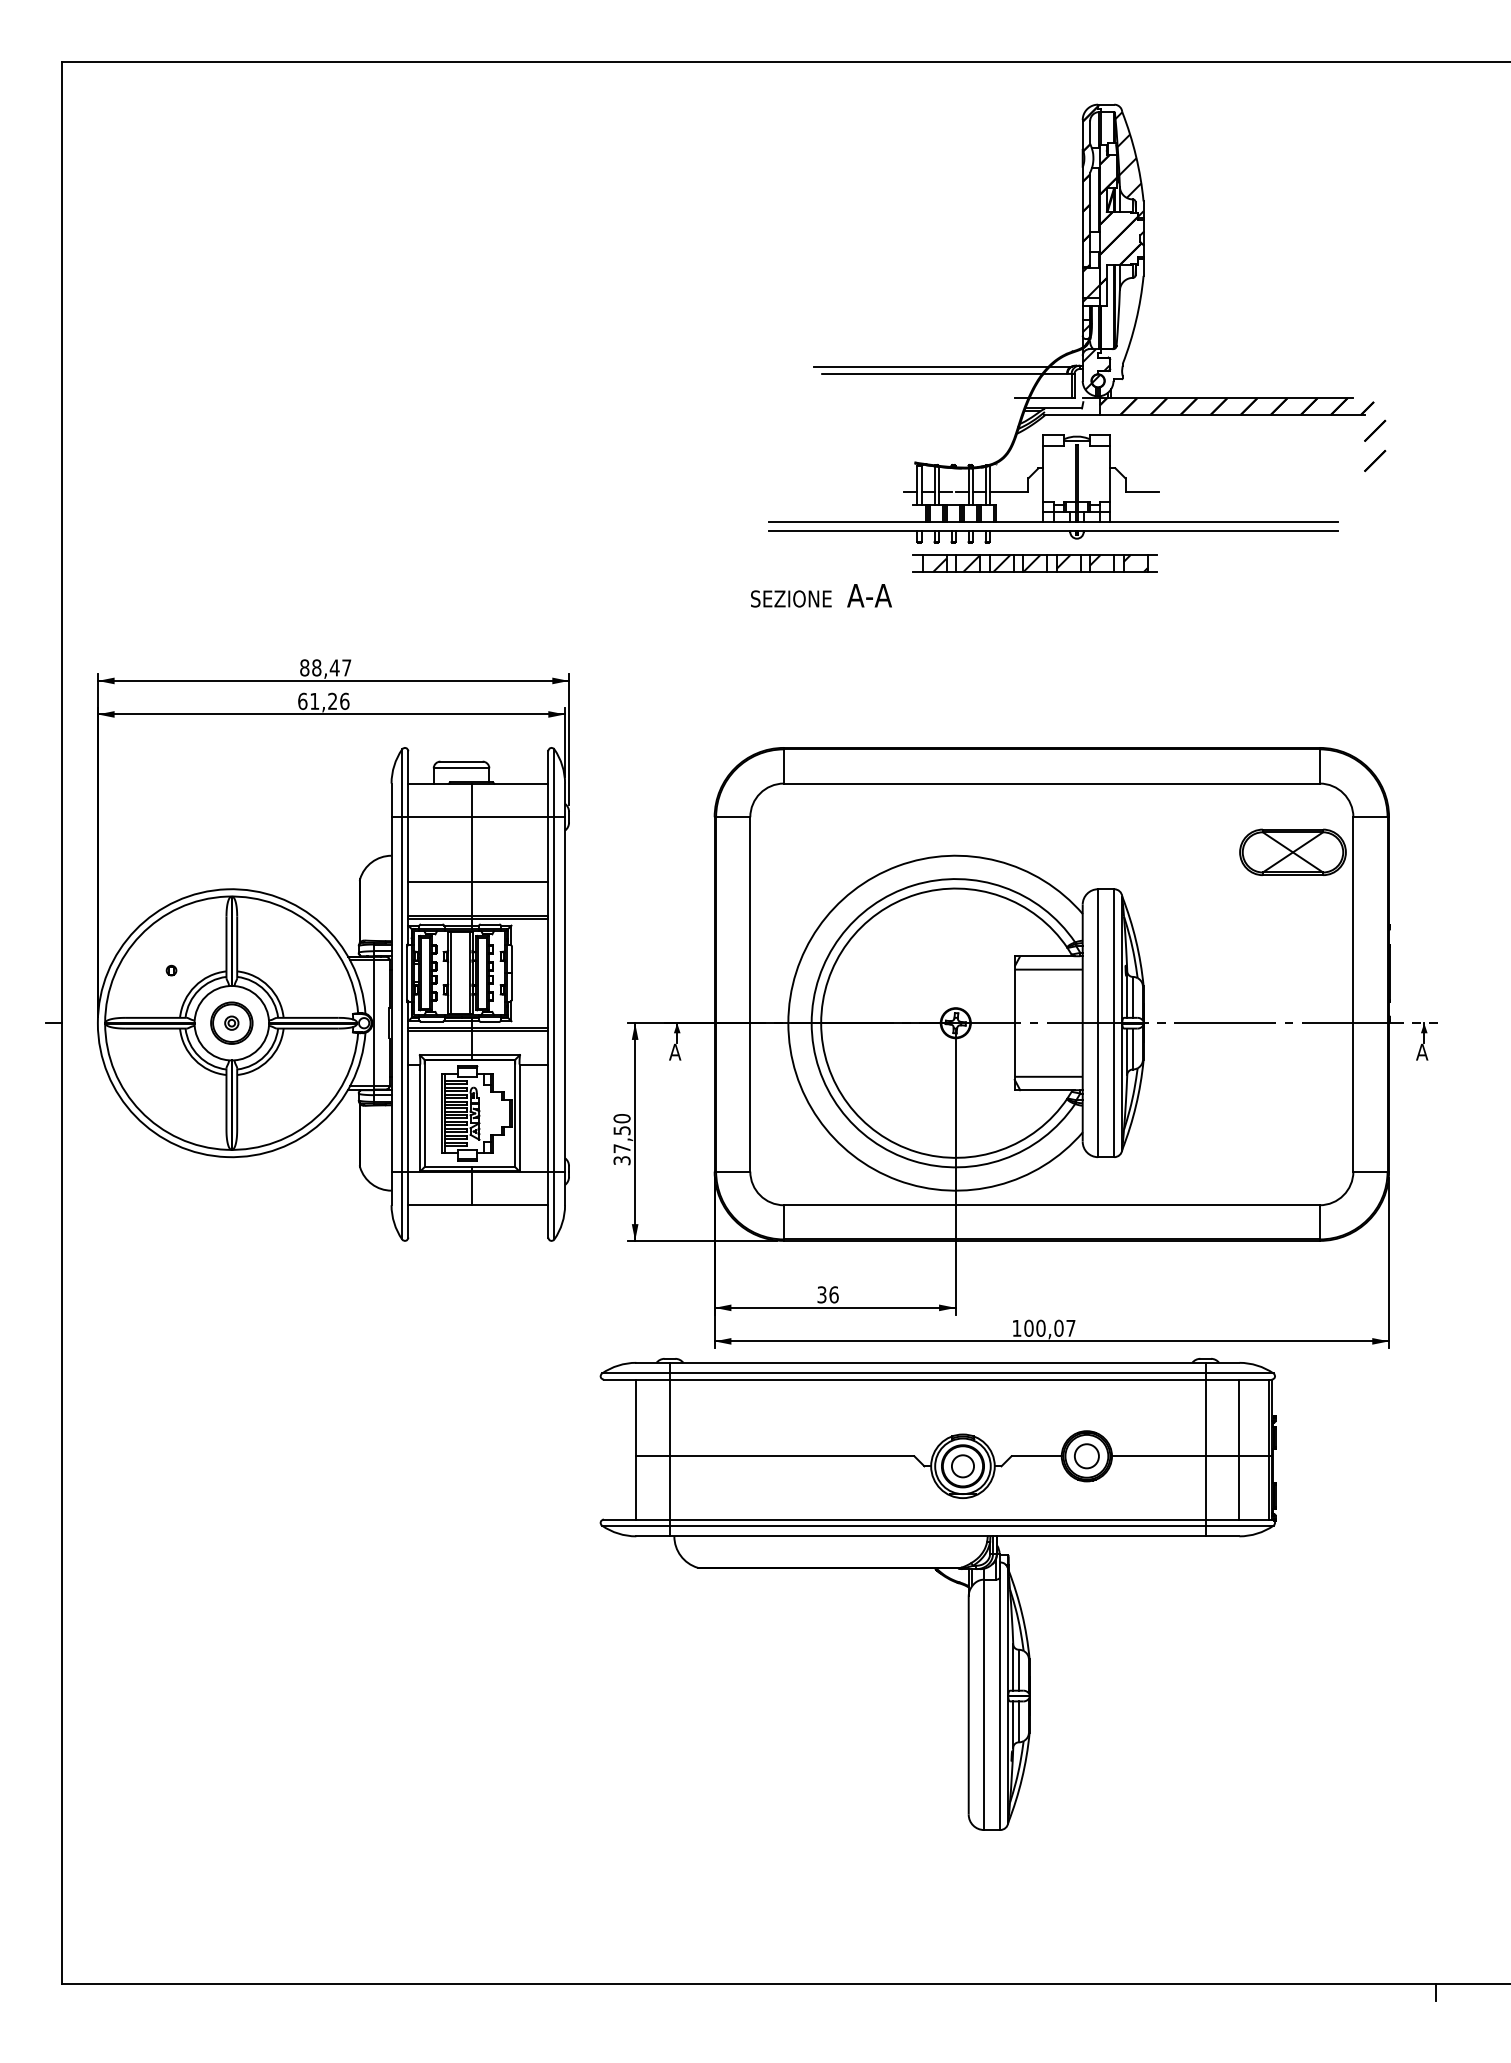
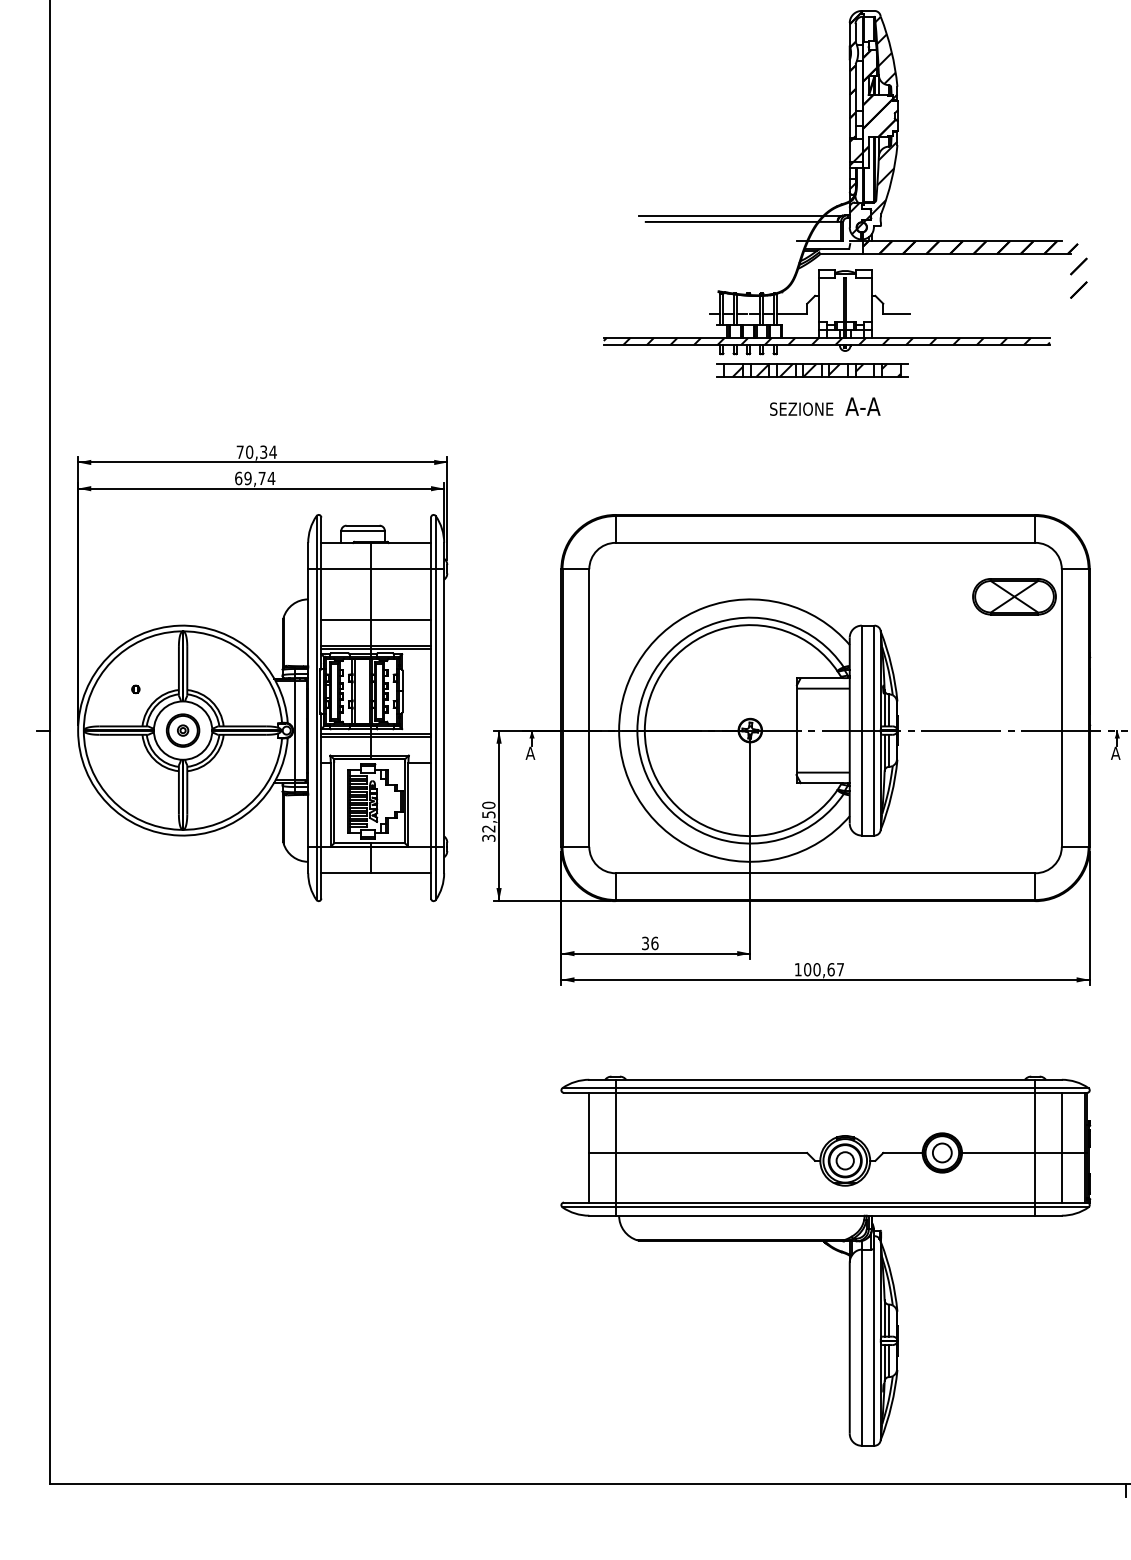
hatch: (1121, 322) -> (880, 181), added
hatch: (1053, 526) -> (826, 341), added
text: (821, 595) -> (825, 406), moved
text: (325, 667) -> (256, 451), 88,47 -> 70,34
text: (329, 701) -> (259, 478), 61,26 -> 69,74
text: (621, 1148) -> (488, 828), 37,50 -> 32,50
text: (1058, 1327) -> (830, 969), 100,07 -> 100,67
part: (947, 1579) -> (833, 1249), moved

